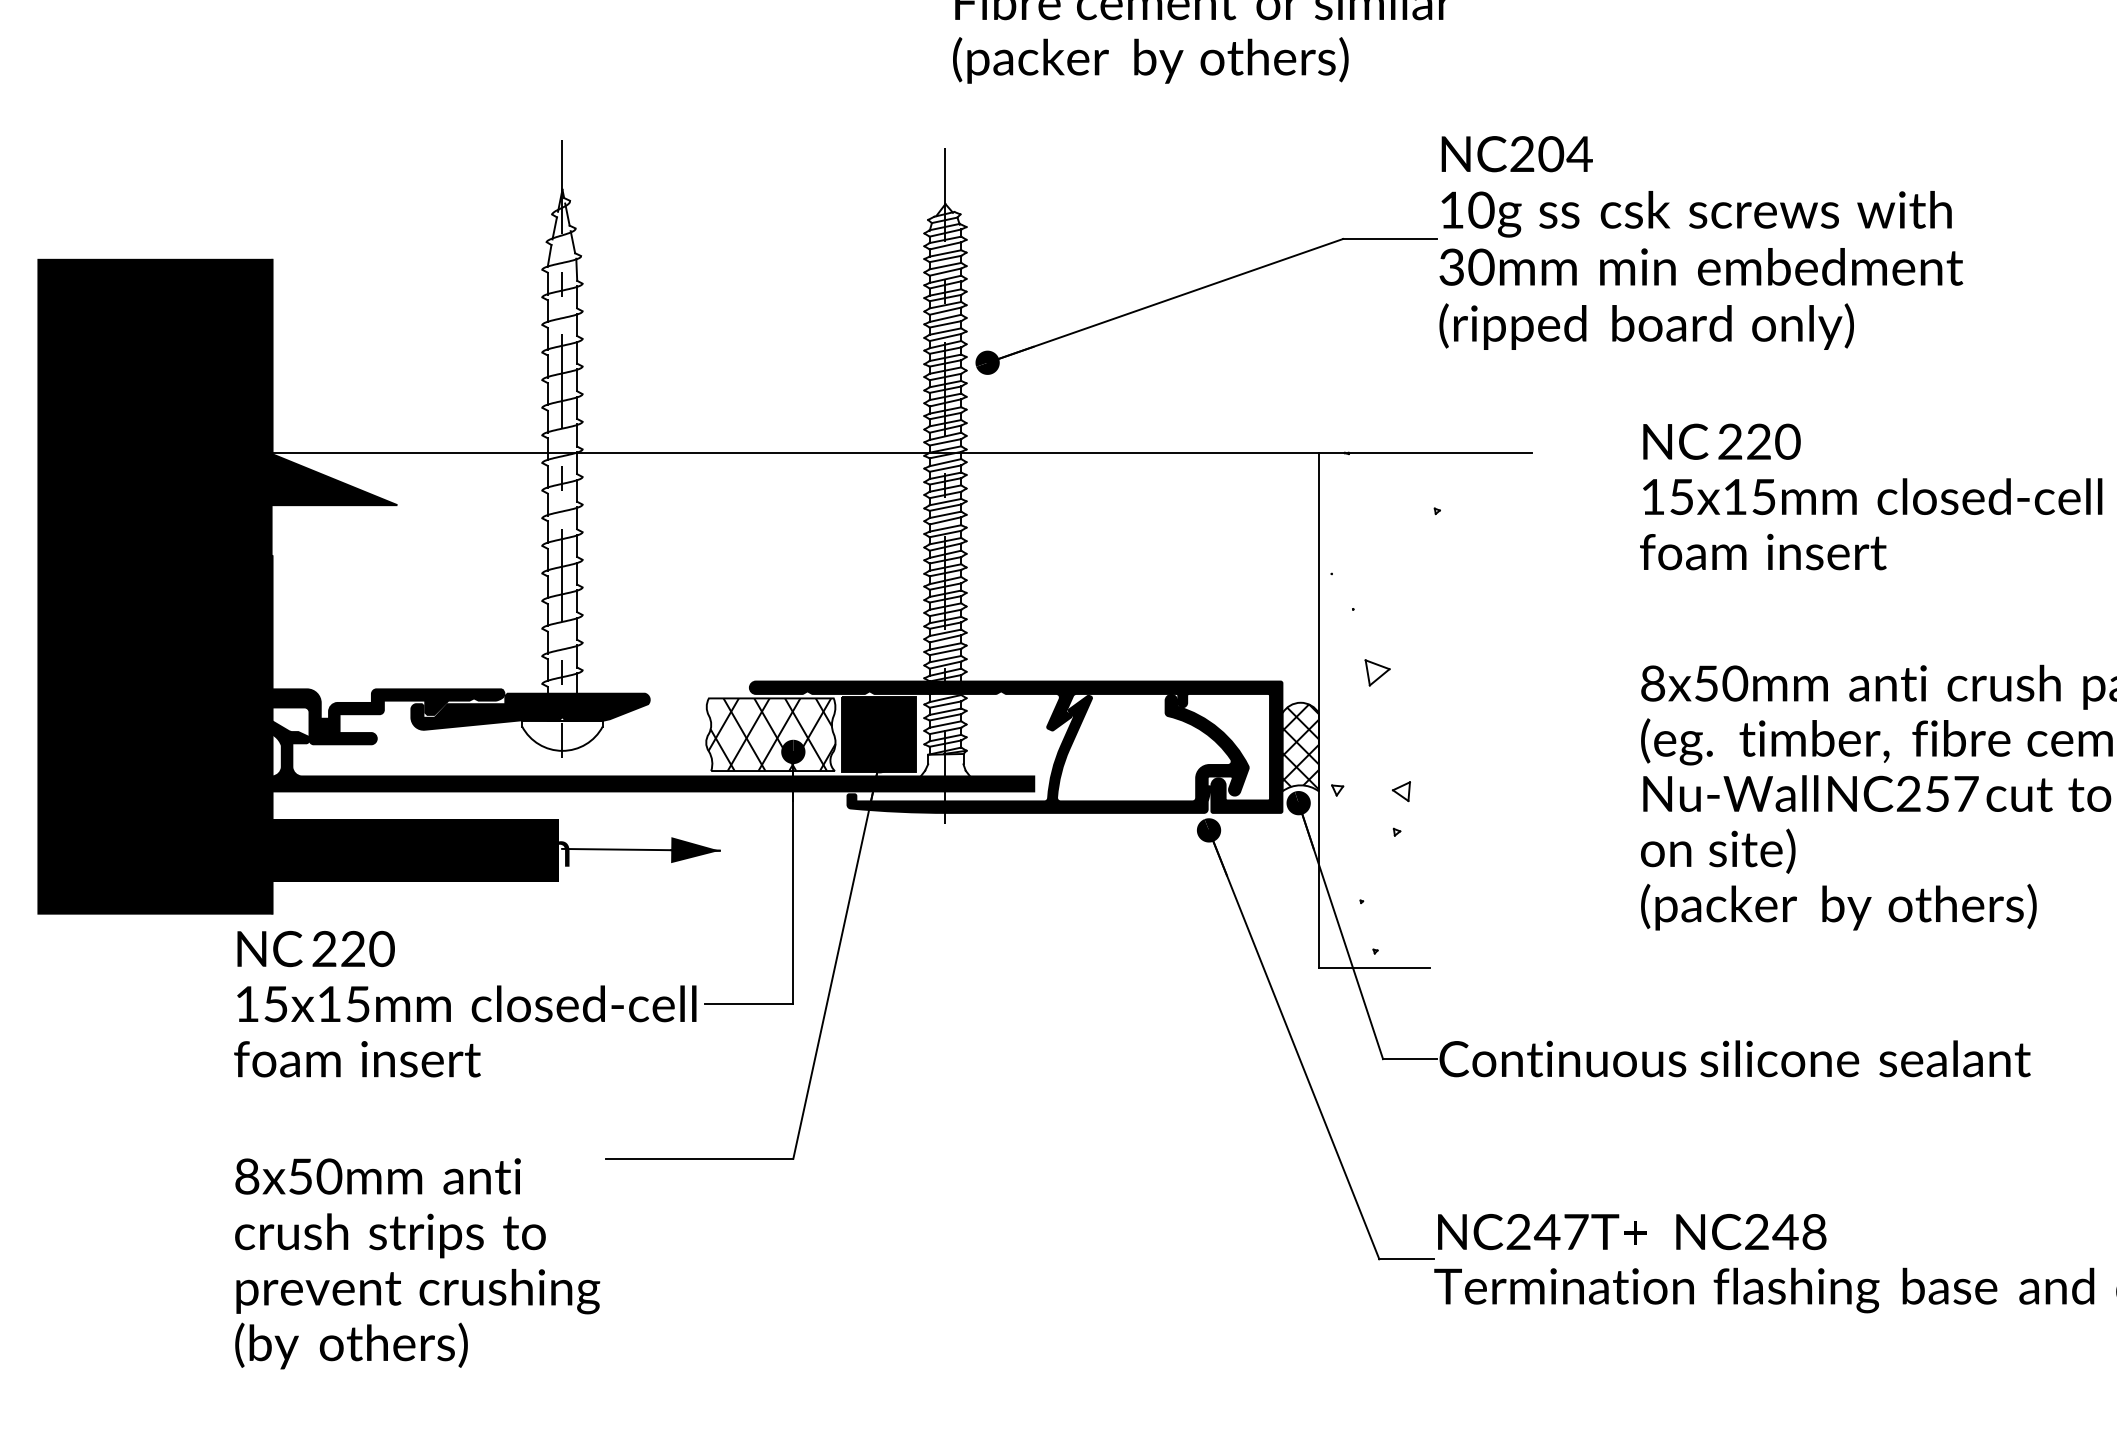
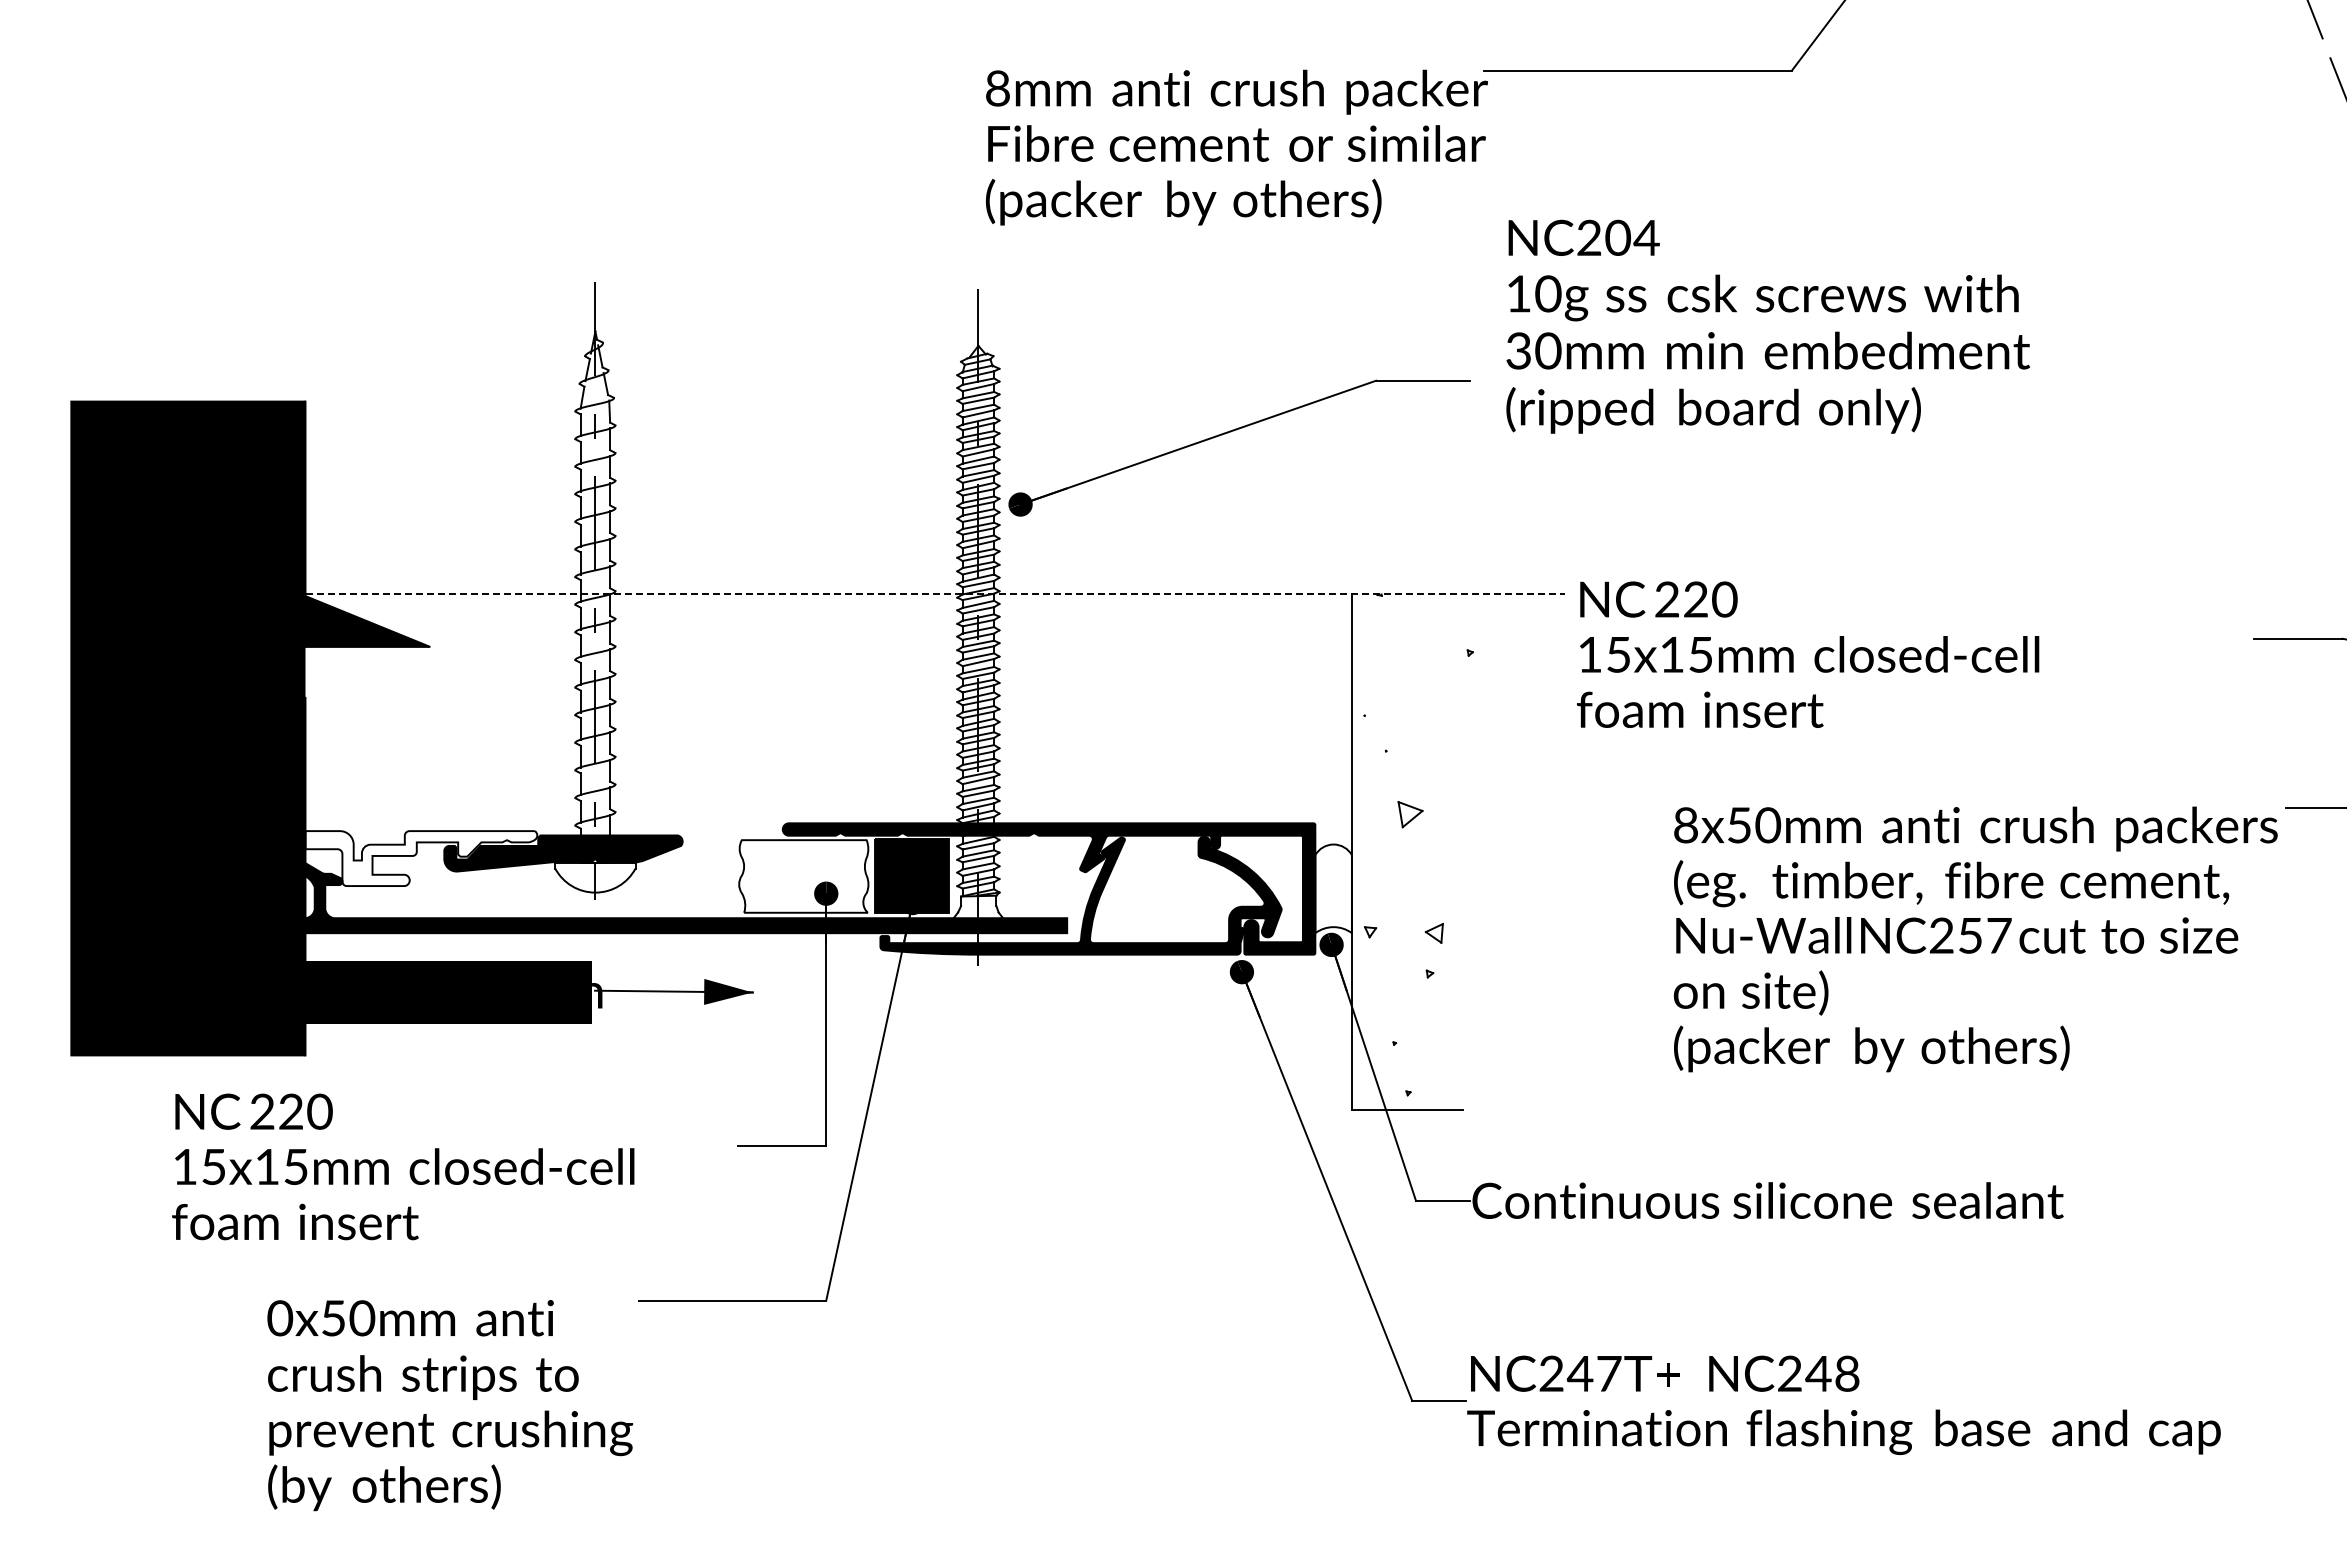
text: (1700, 242) -> (1767, 326), moved
line: (902, 452) -> (935, 594), solid -> dashed
text: (1871, 496) -> (1808, 654), moved
fill: (388, 716) -> (421, 858), removed
hatch: (771, 734) -> (804, 876), removed
hatch: (1300, 746) -> (1333, 888), removed
text: (465, 1003) -> (403, 1166), moved
text: (247, 1176) -> (280, 1318), 8x50mm -> 0x50mm

